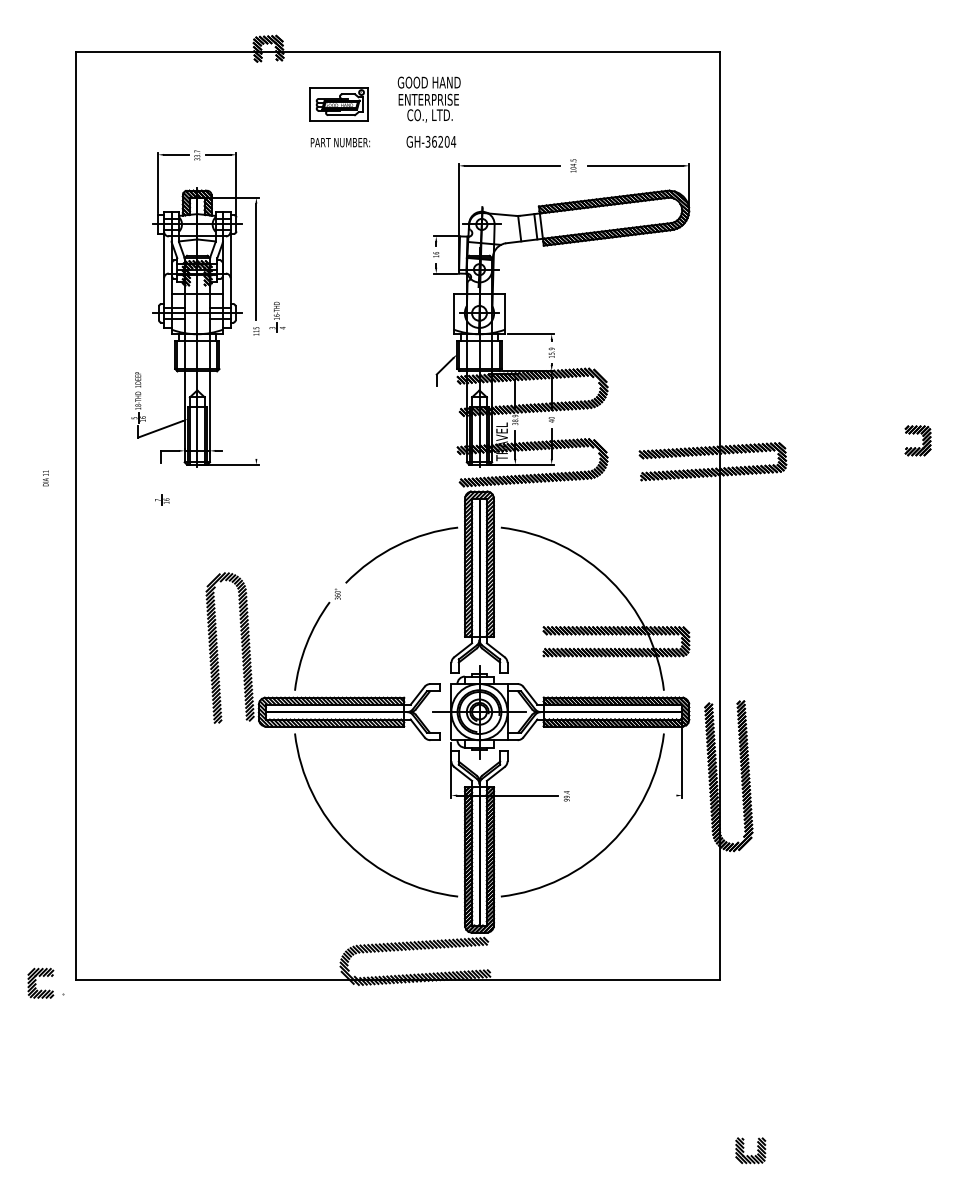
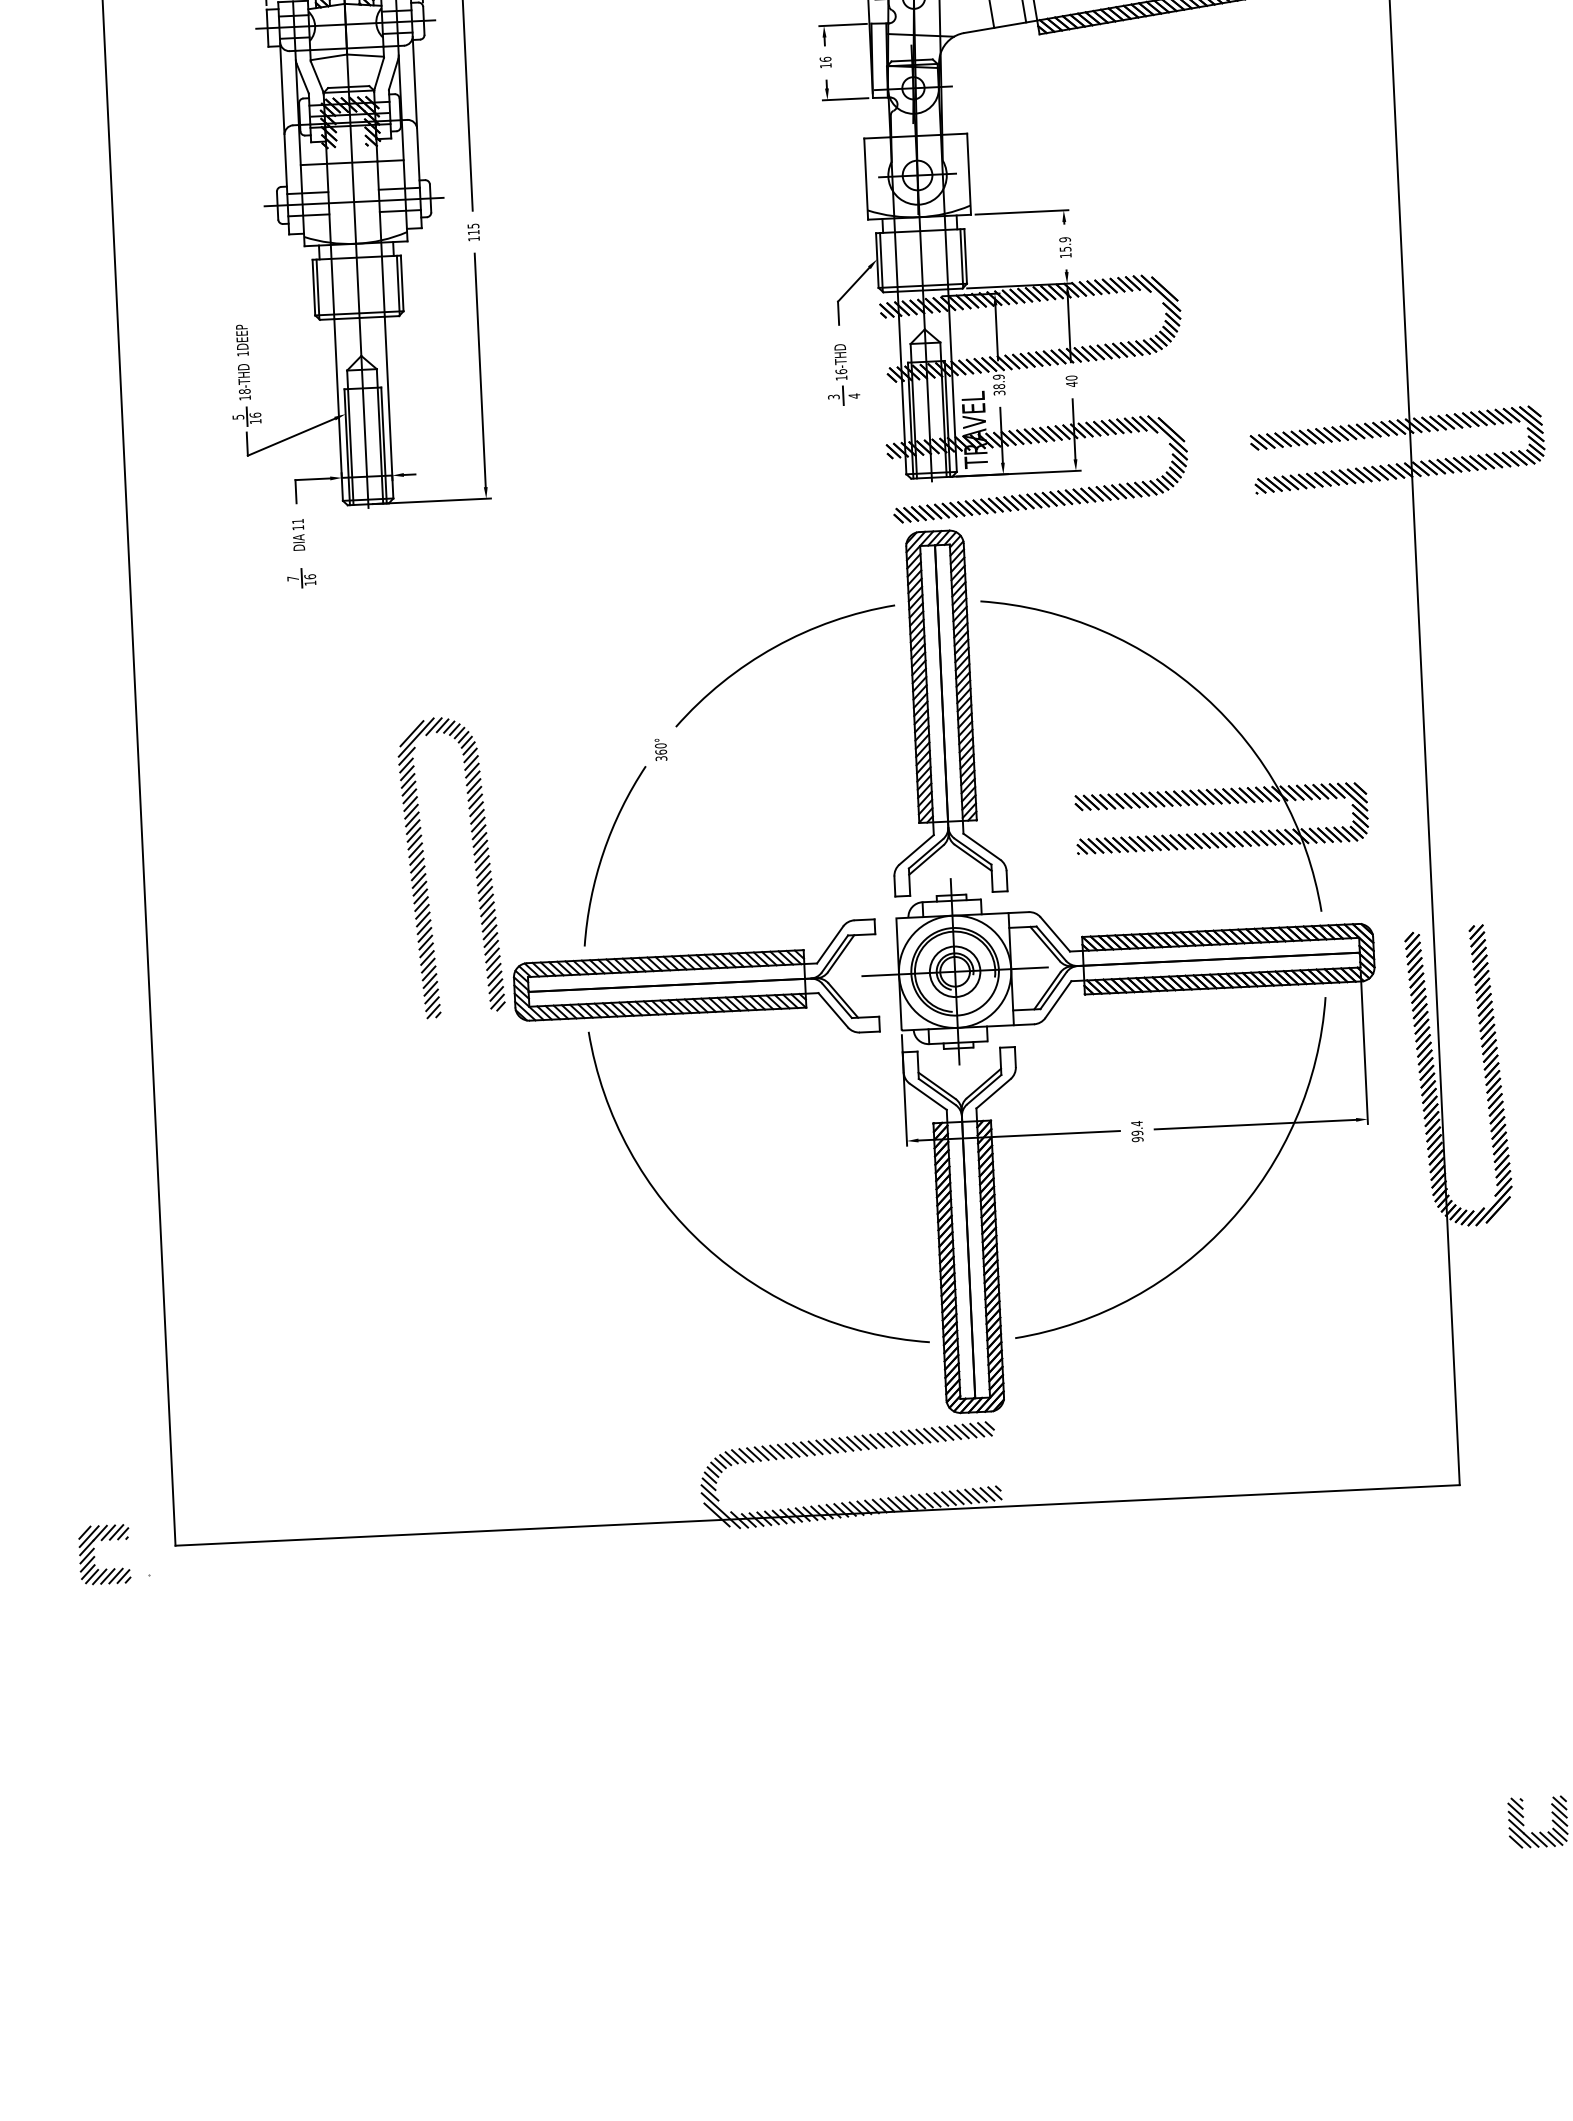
part: (277, 316) -> (842, 373), moved
line: (256, 399) -> (480, 368), added
text: (45, 478) -> (298, 535), moved
line: (625, 795) -> (1254, 1124), added

